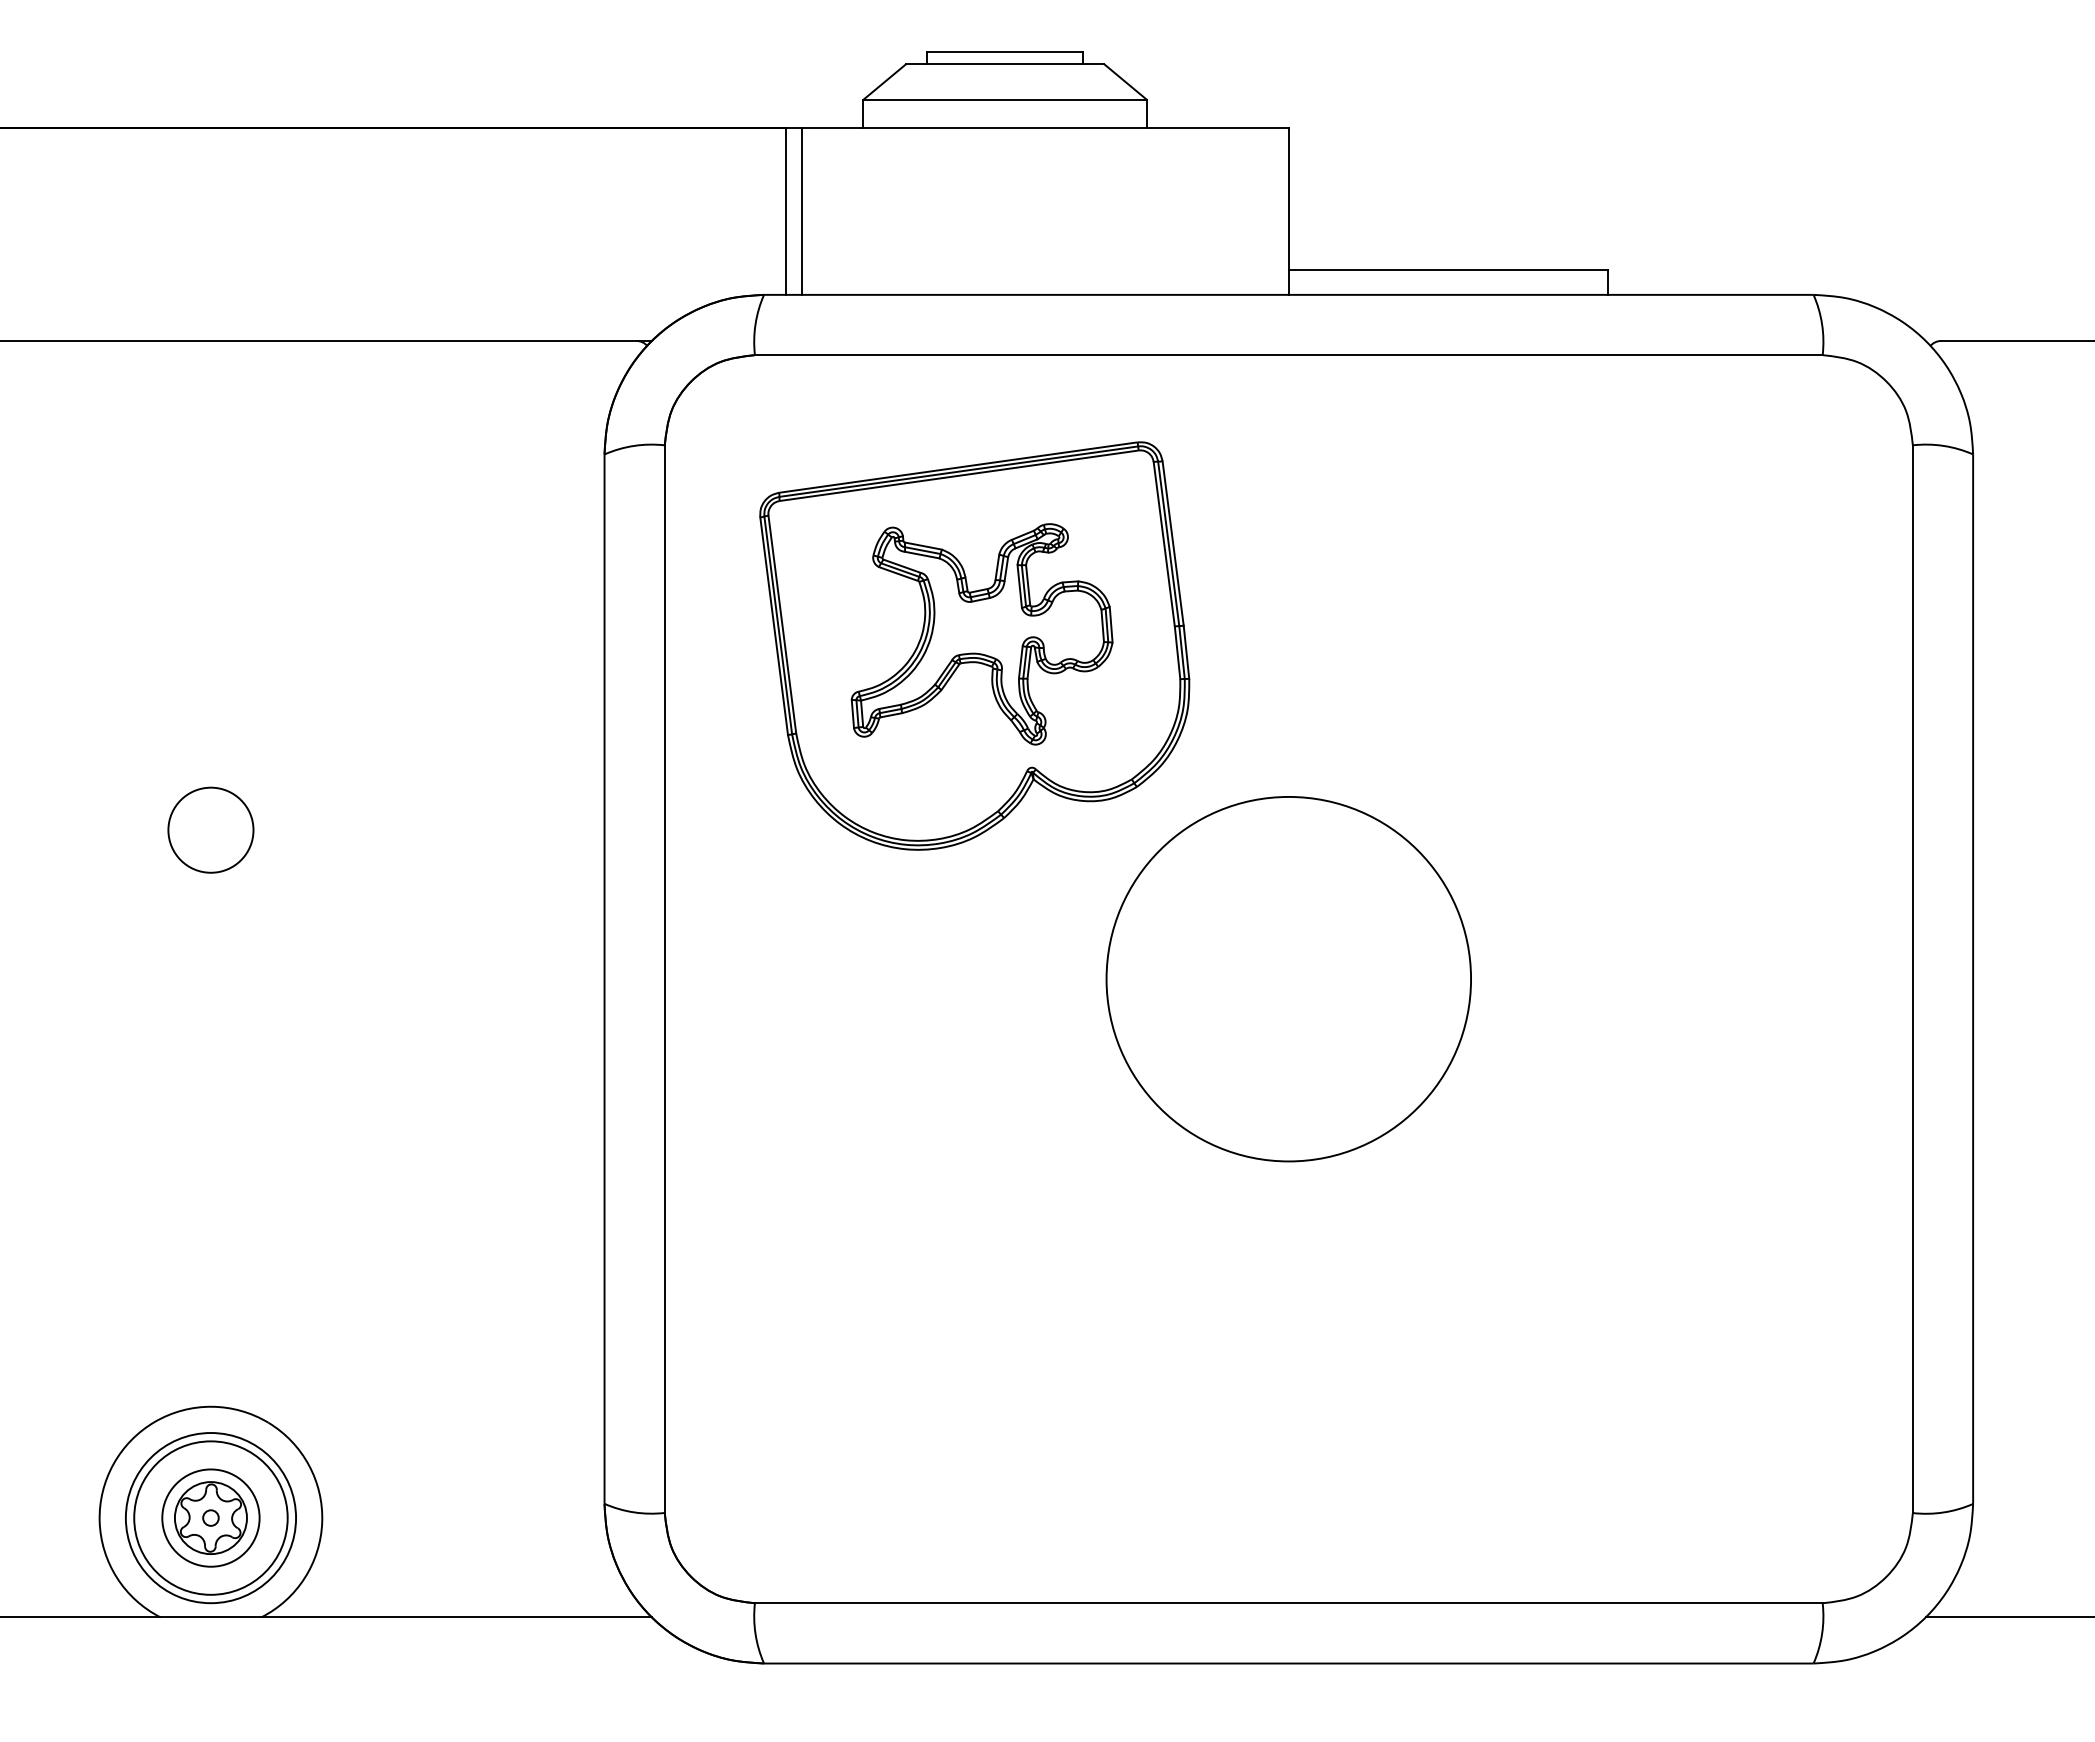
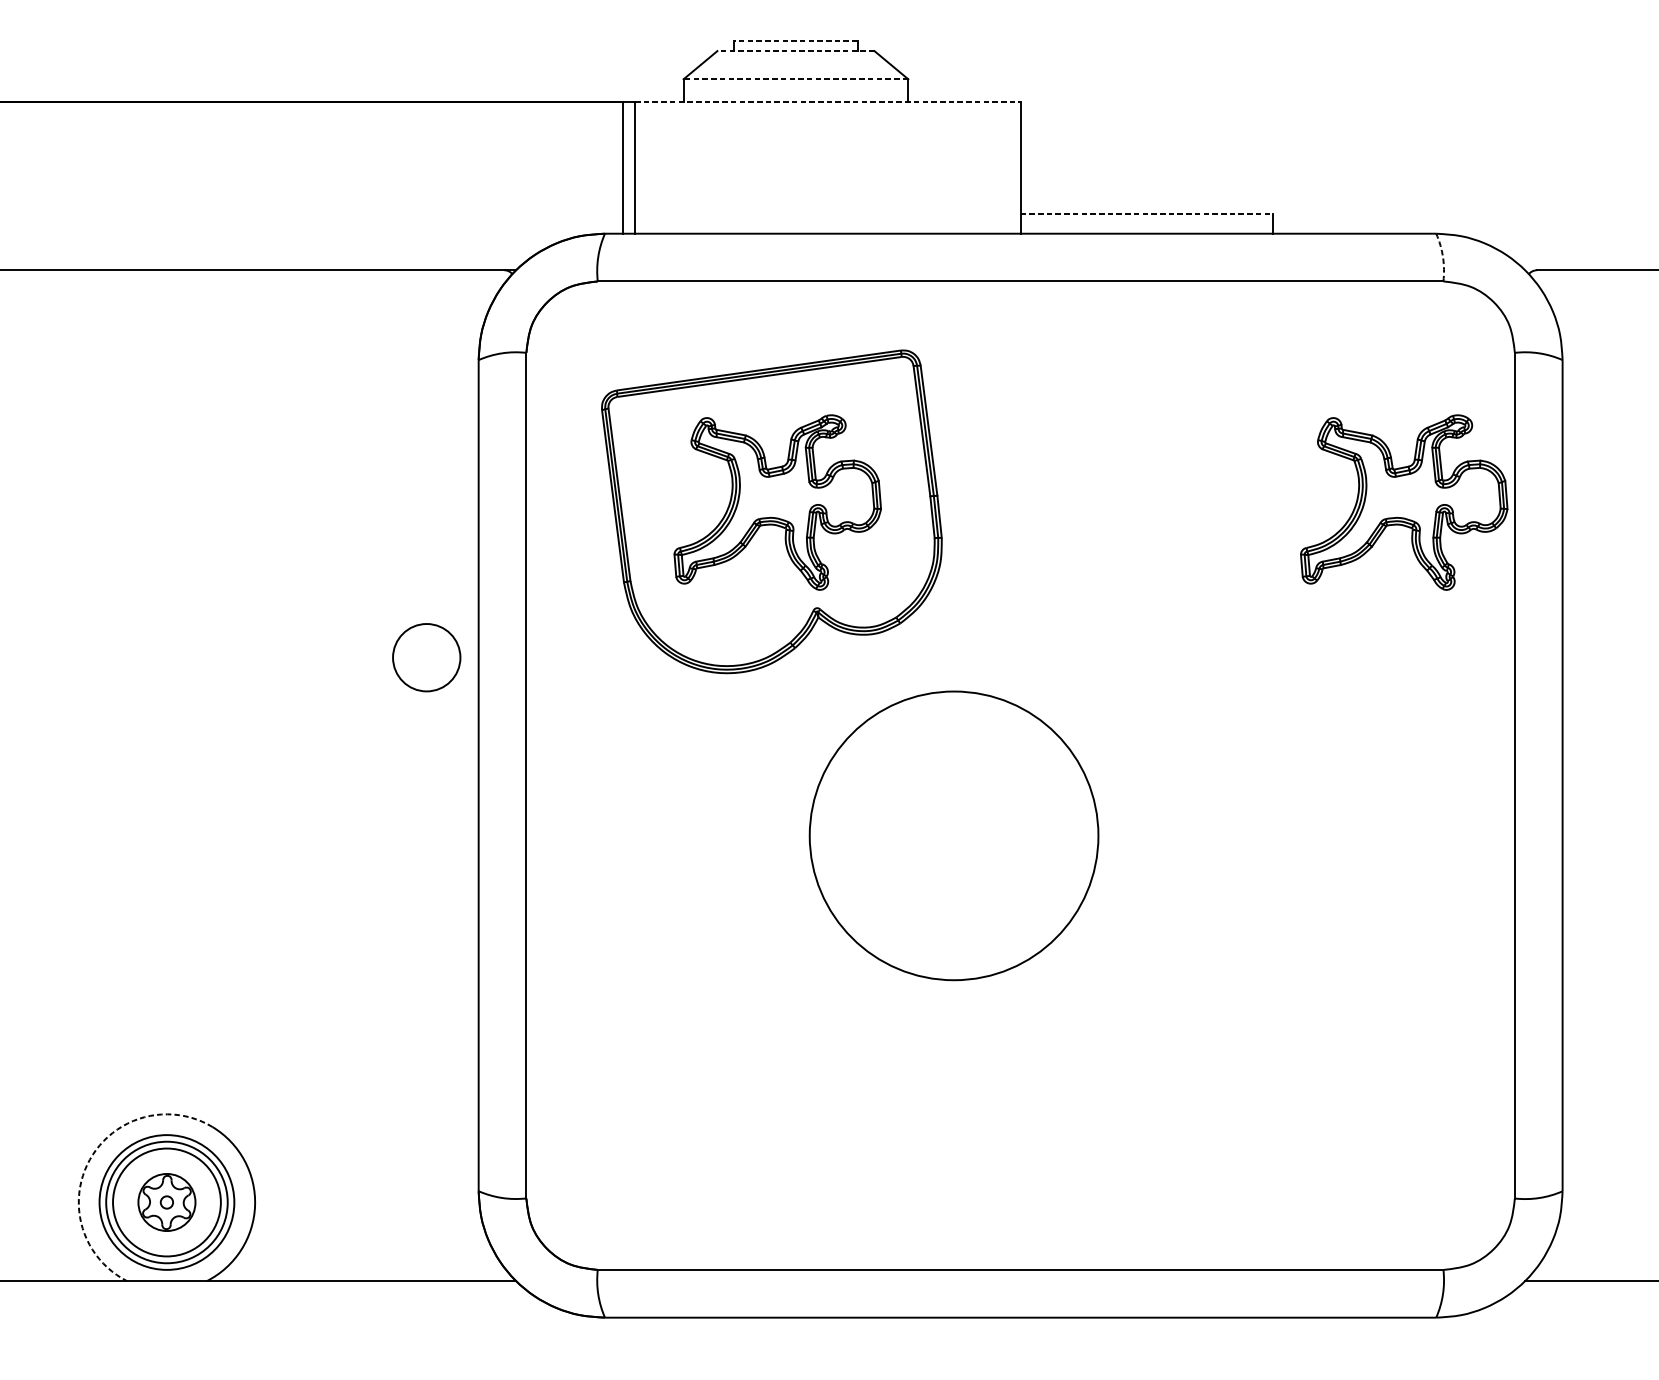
line: (1004, 52) -> (795, 41), solid -> dashed
line: (1004, 64) -> (795, 51), solid -> dashed
line: (1005, 99) -> (796, 78), solid -> dashed
line: (1045, 128) -> (827, 101), solid -> dashed
line: (1448, 270) -> (1147, 214), solid -> dashed
arc: (1822, 324) -> (1443, 257), solid -> dashed
part: (1772, 634) -> (1403, 502), added
circle: (210, 829) -> (426, 657), moved
circle: (1288, 979) -> (953, 836), moved
arc: (113, 1464) -> (89, 1160), solid -> dashed
circle: (210, 1517) -> (166, 1202), size x1.4

